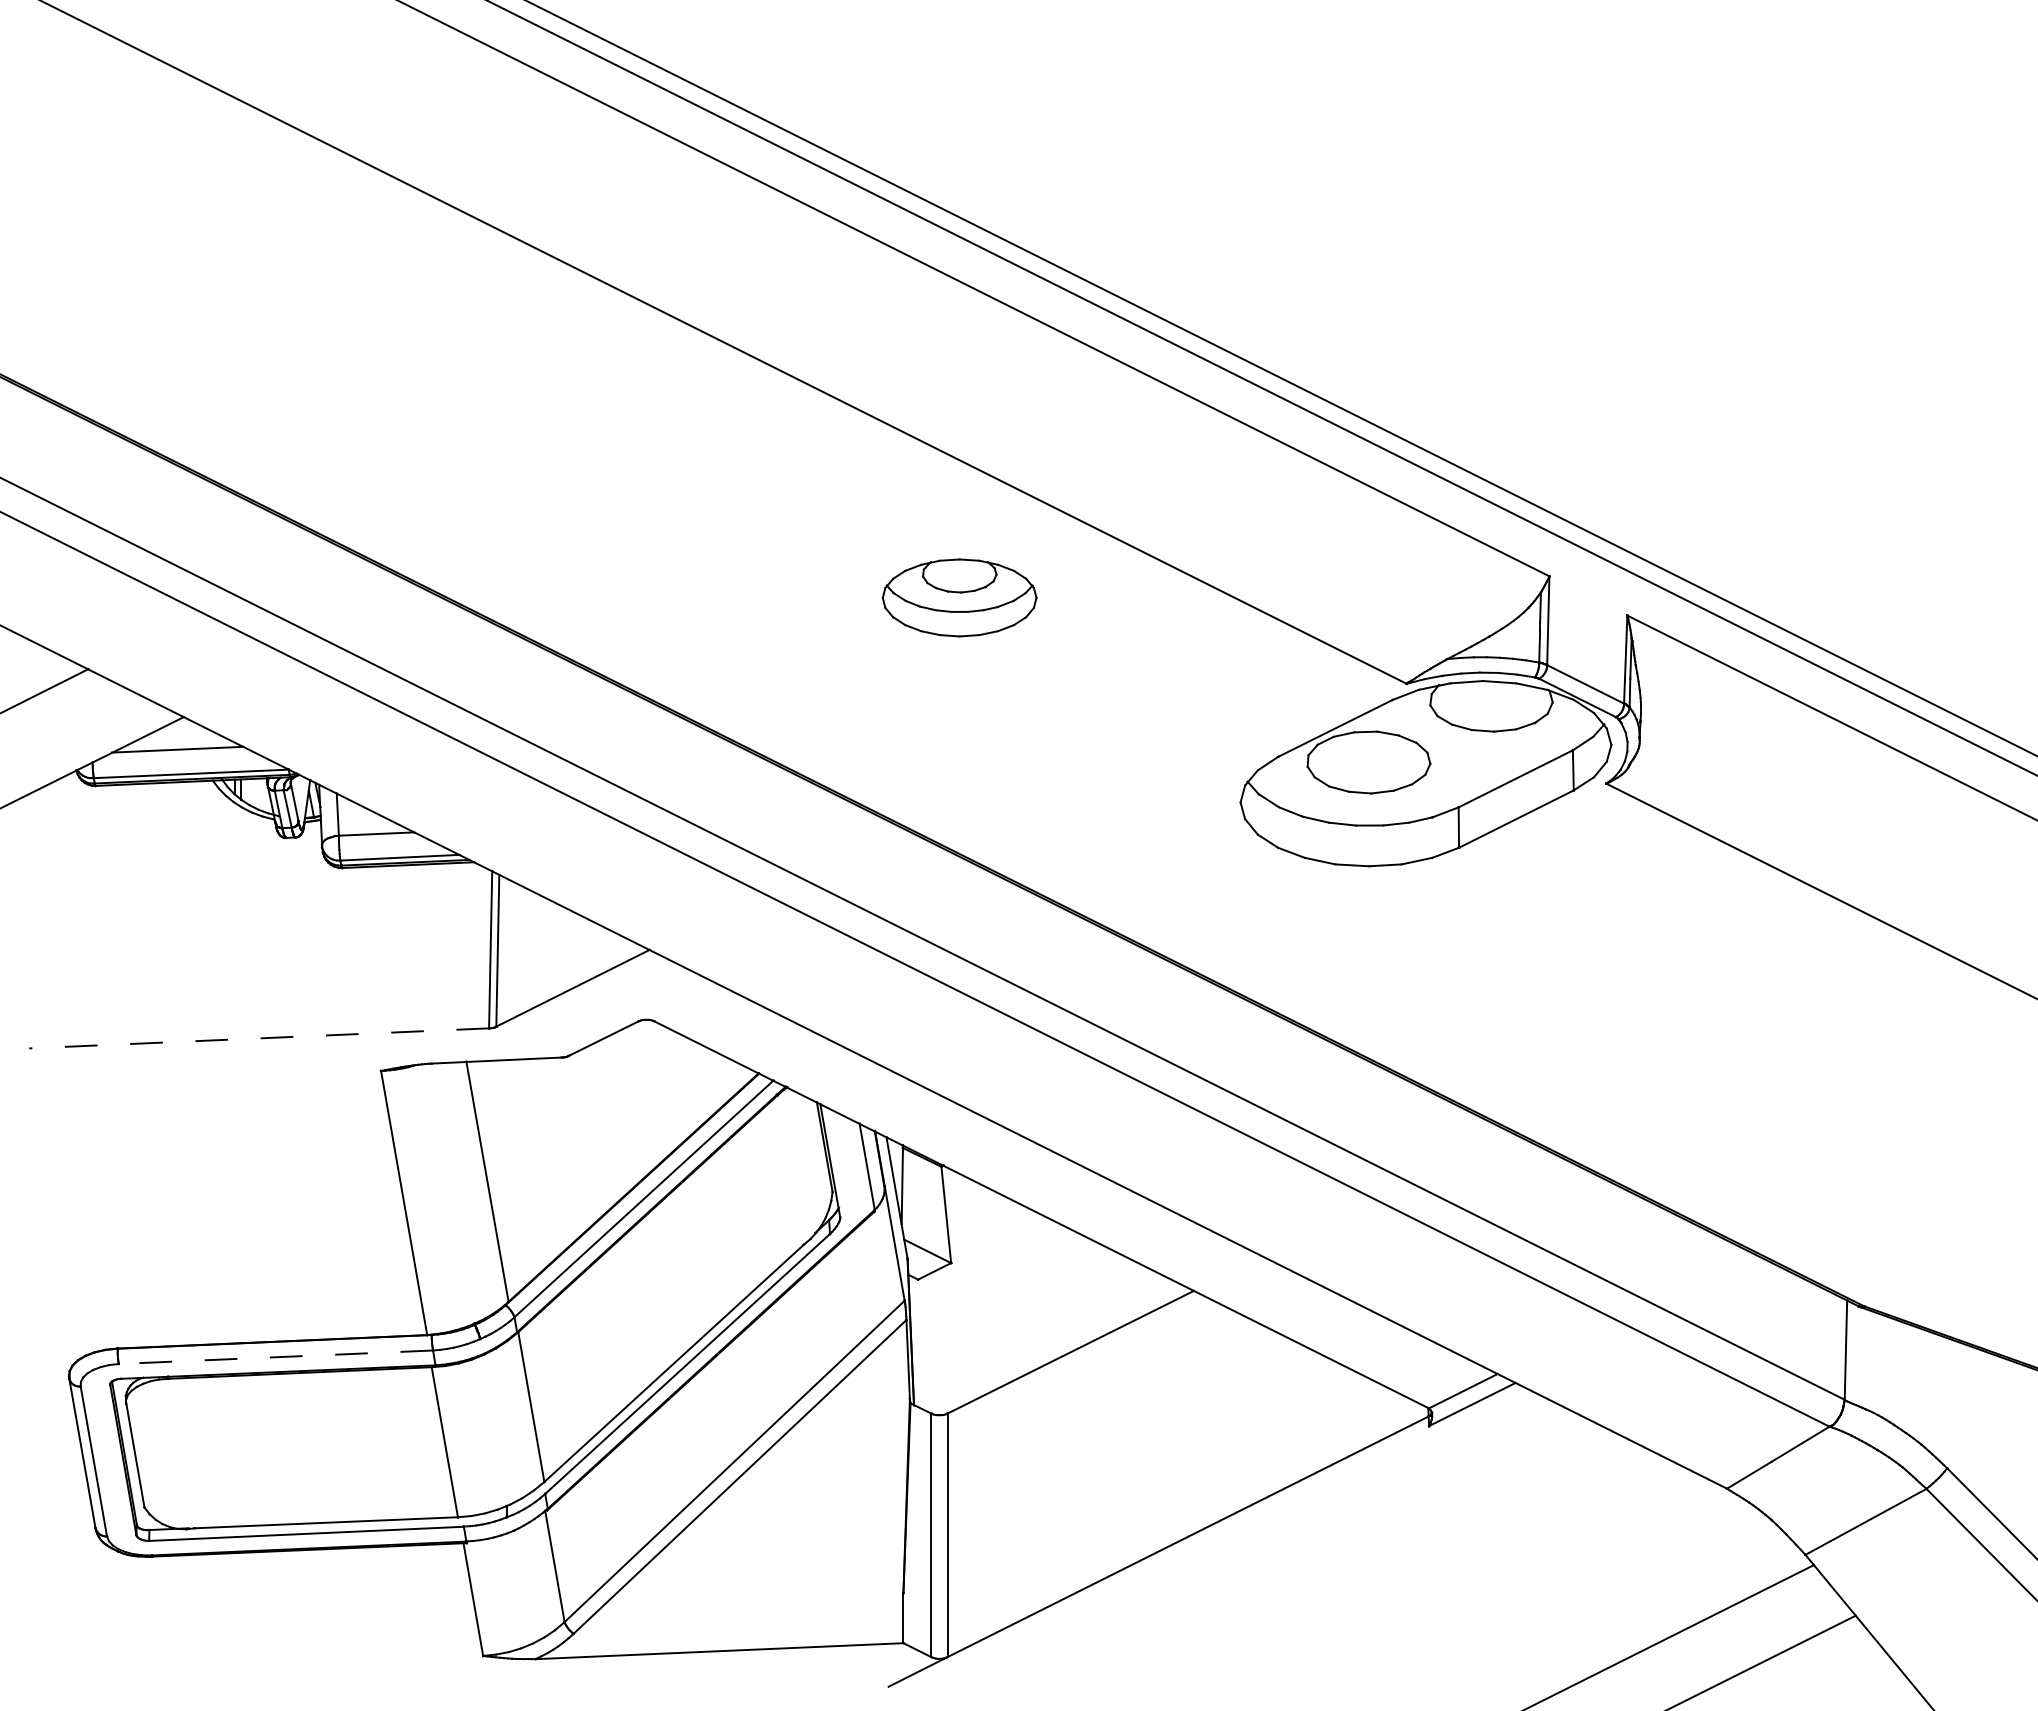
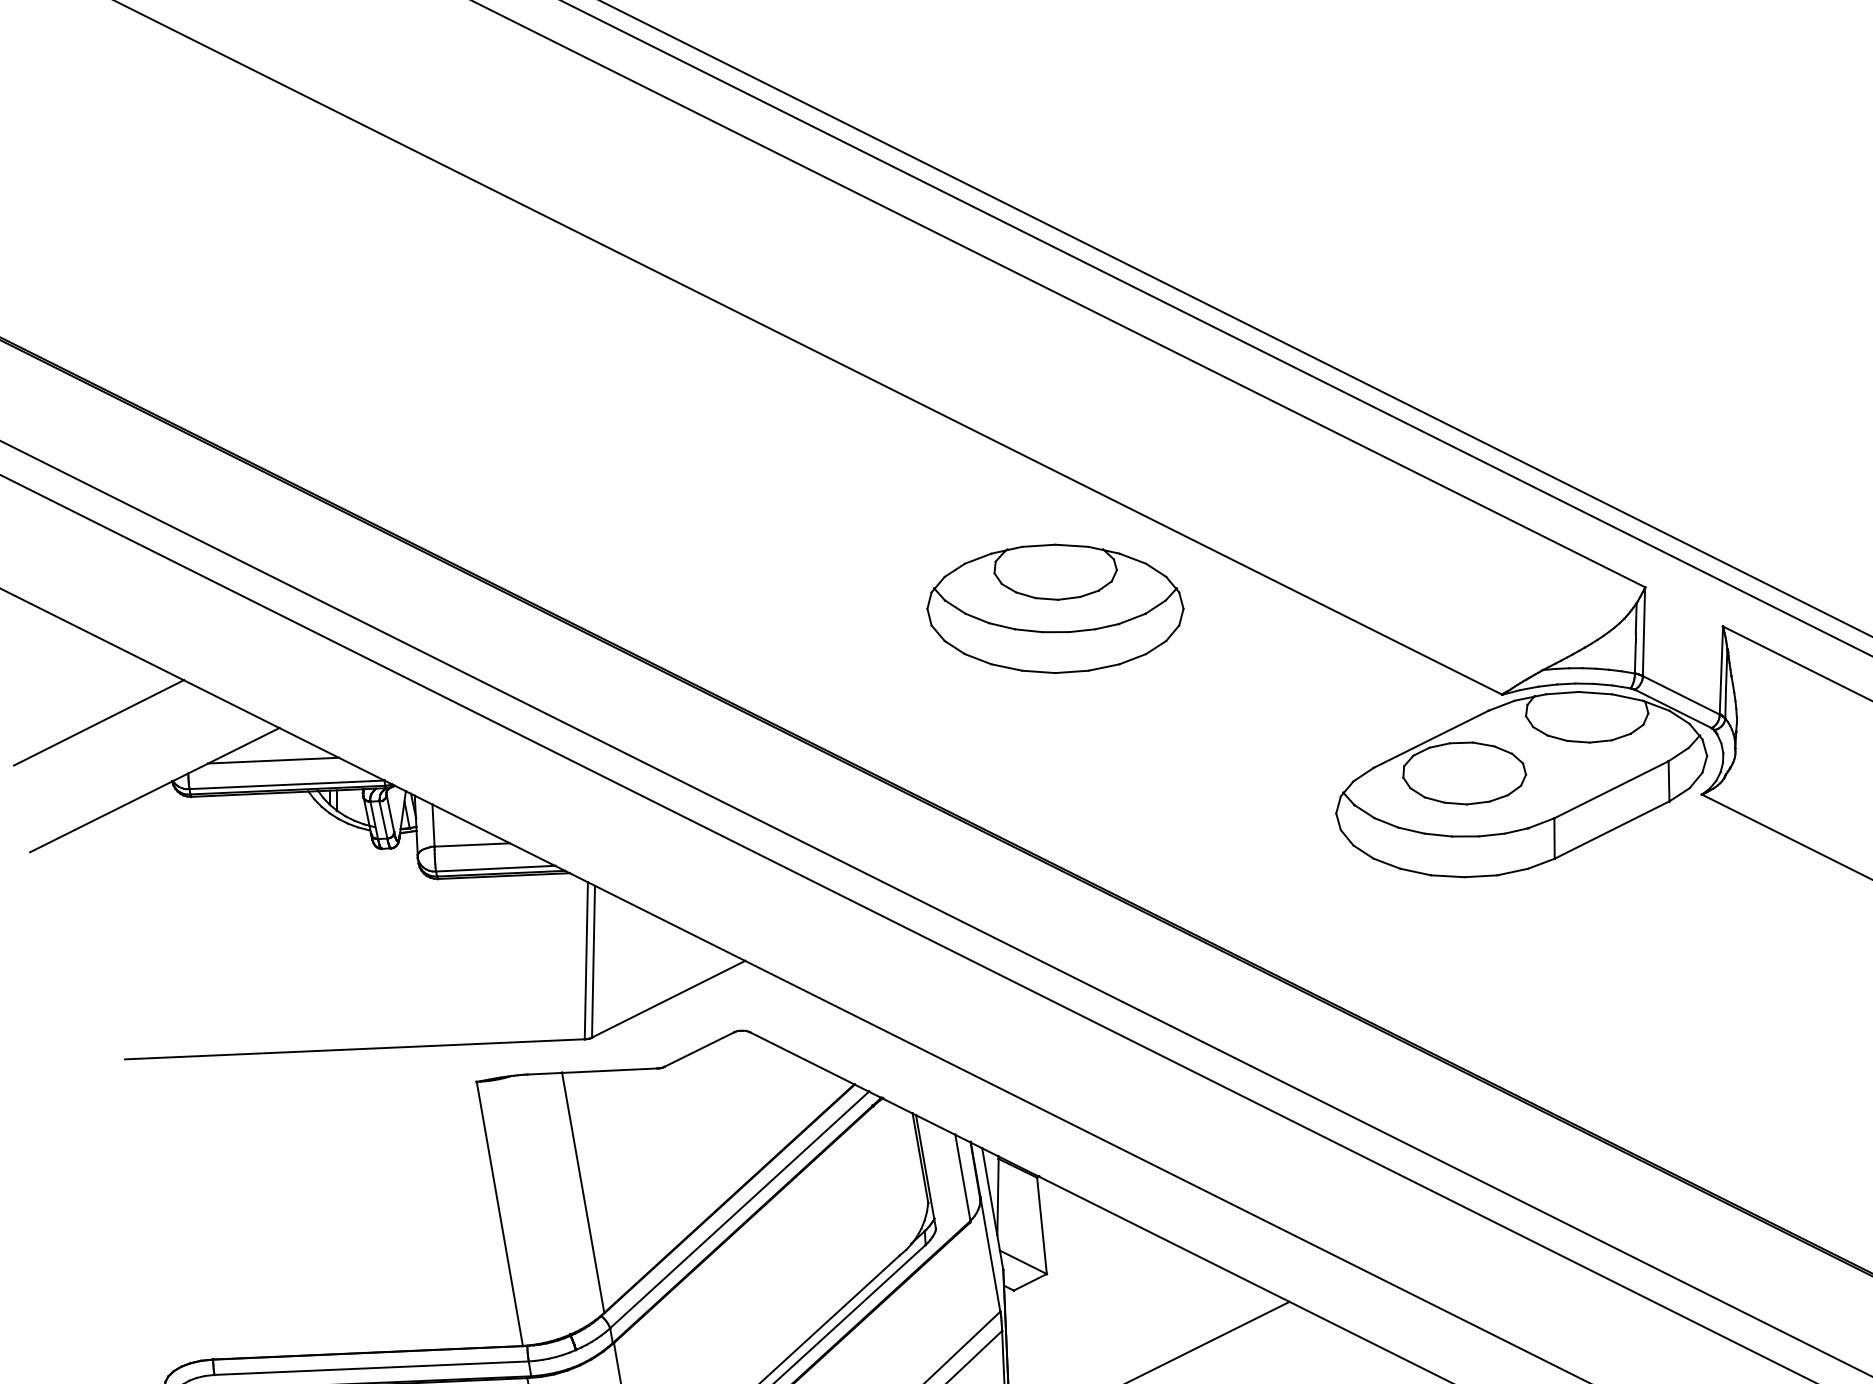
part: (959, 597) -> (1055, 608), size x1.67
line: (258, 1038) -> (354, 1049), dashed -> solid
line: (275, 1357) -> (371, 1368), dashed -> solid

